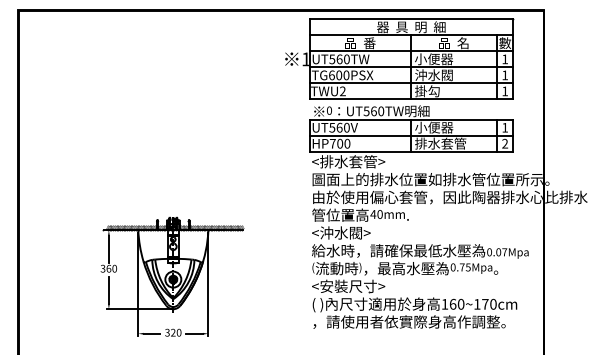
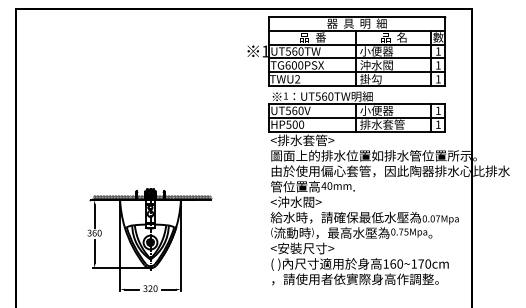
text: (329, 110) -> (285, 95), 0 -> 1
text: (332, 143) -> (288, 124), HP700 -> HP500
text: (505, 143) -> (438, 124), 2 -> 1

